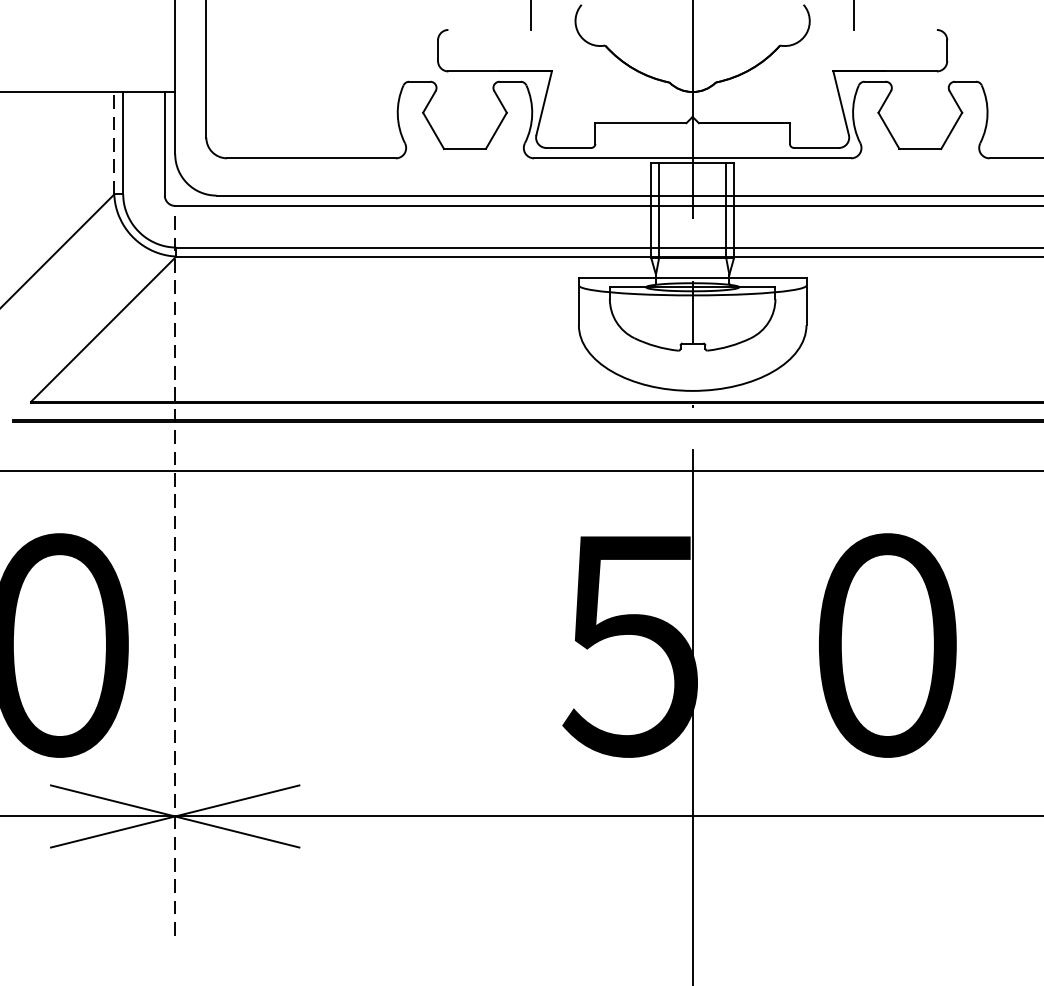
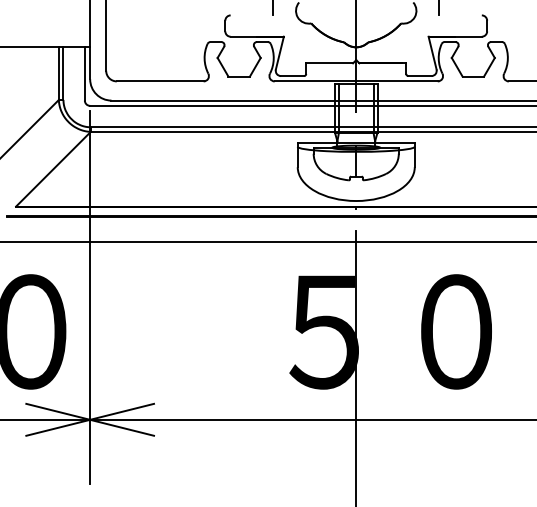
line: (113, 142) -> (58, 73), dashed -> solid
line: (175, 578) -> (90, 297), dashed -> solid

